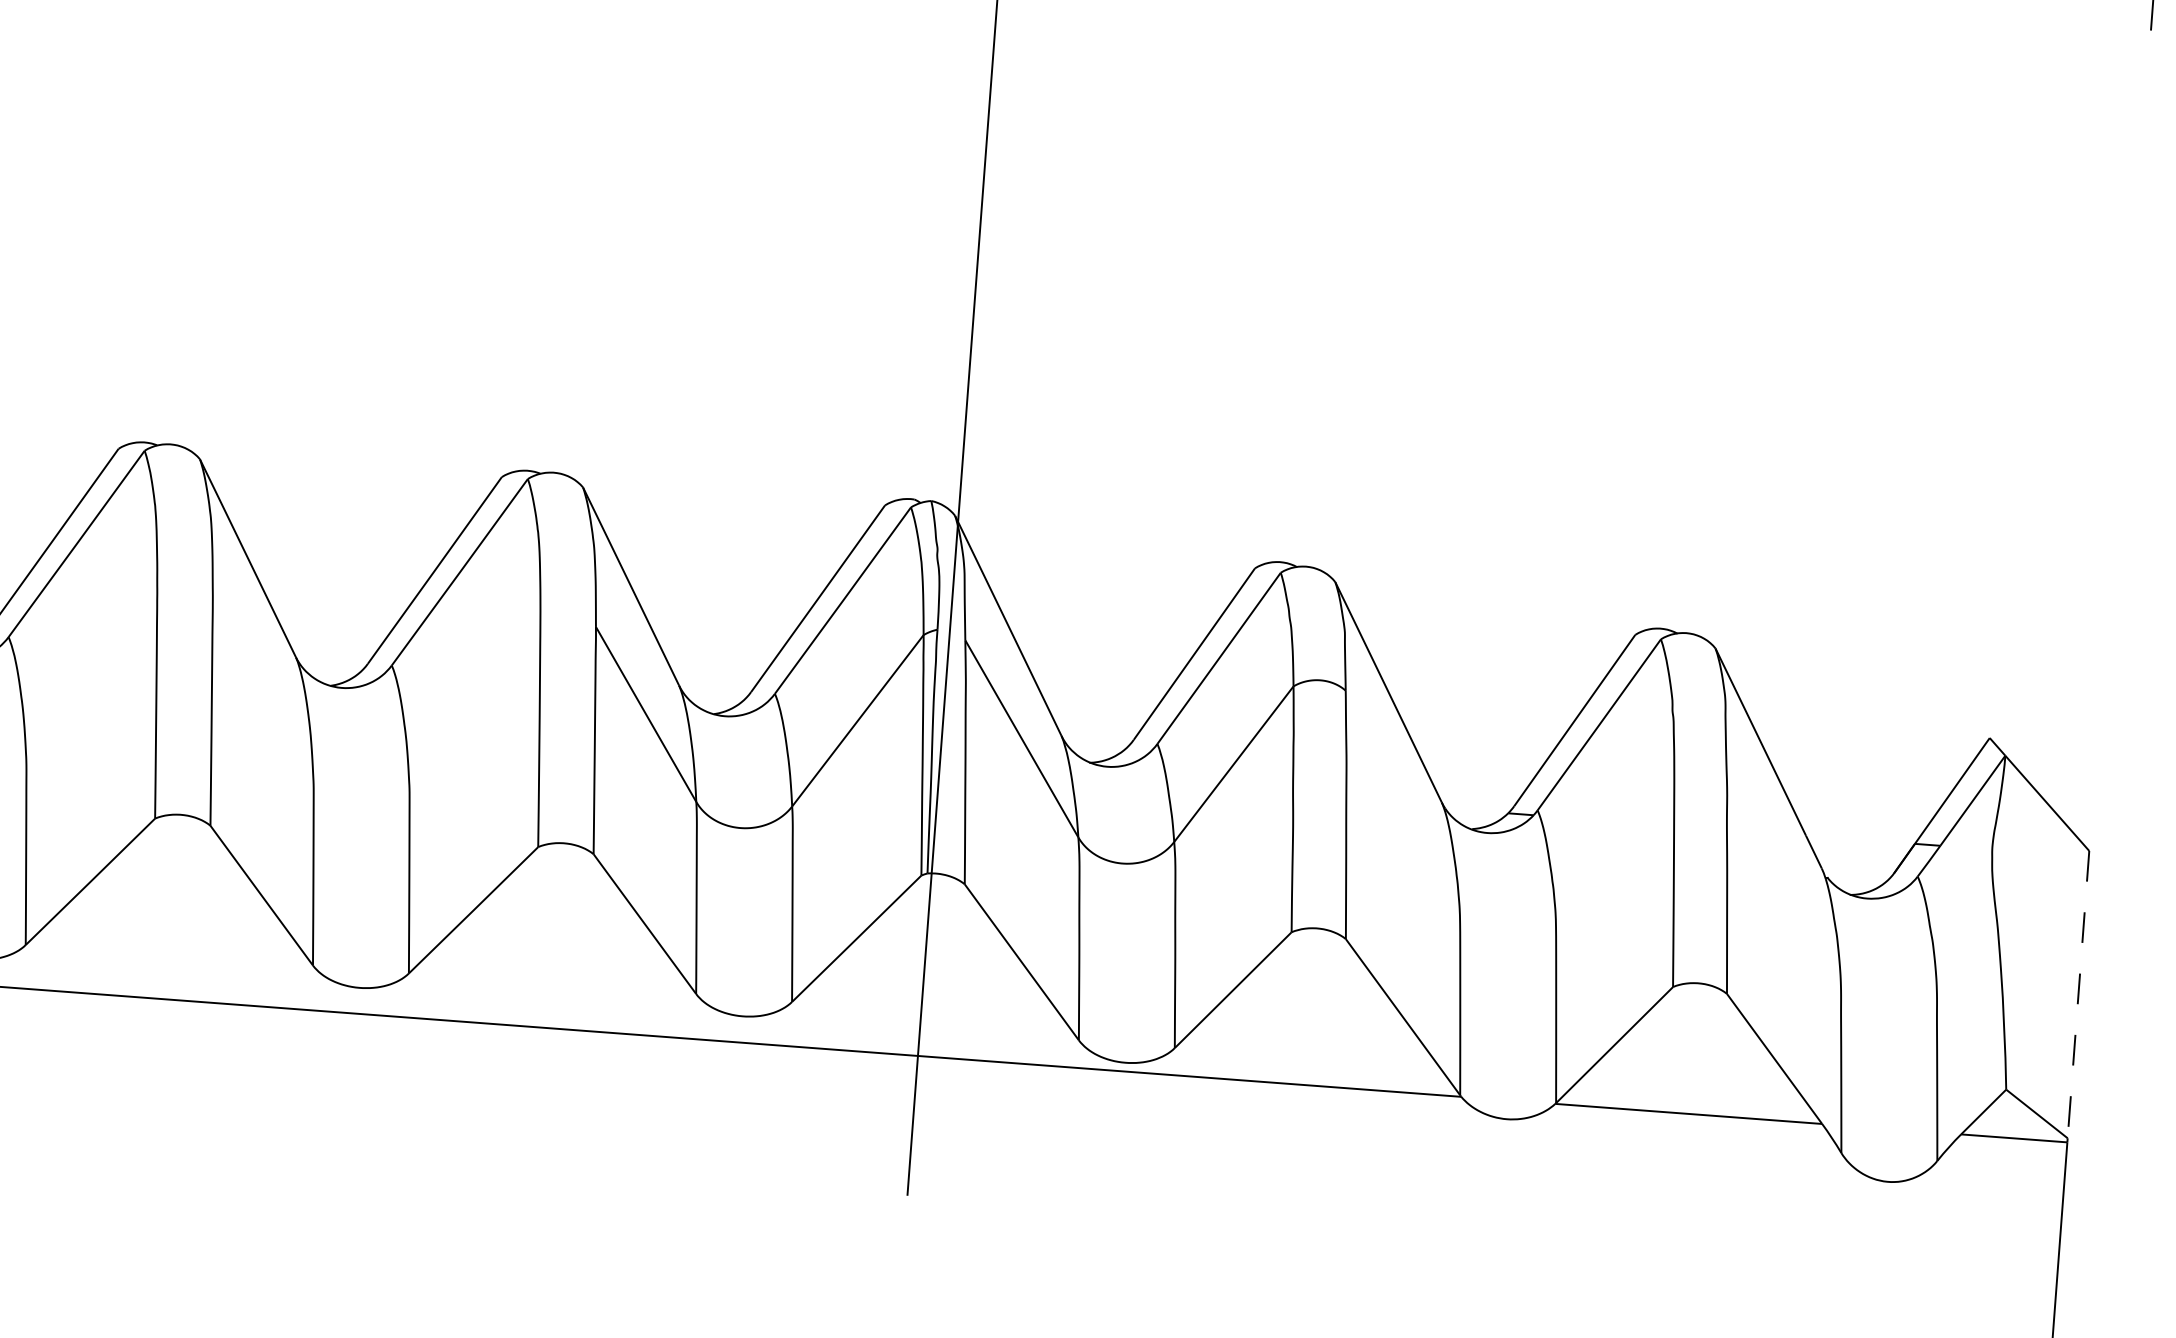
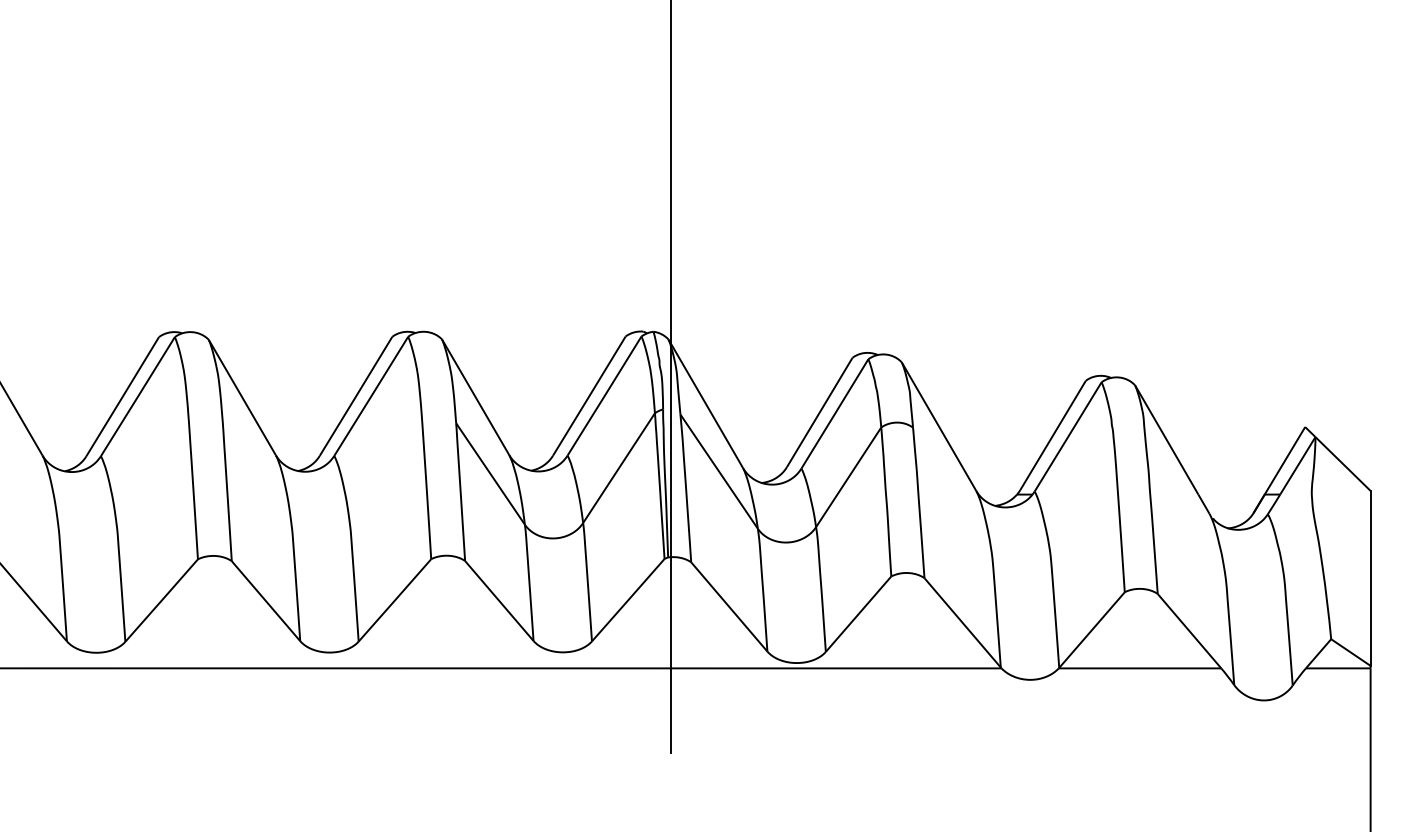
line: (2078, 994) -> (1370, 578), dashed -> solid

